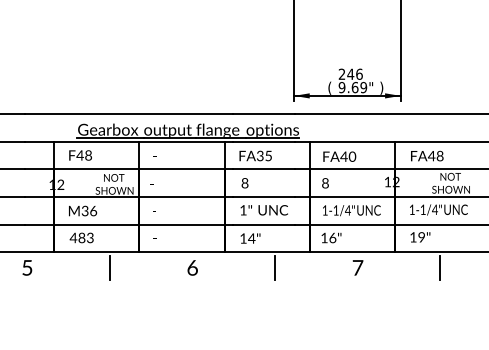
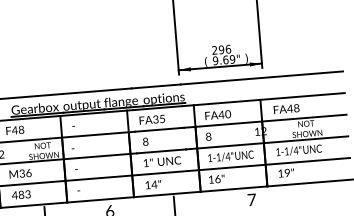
text: (350, 73) -> (221, 49), 246 -> 296
text: (357, 267) -> (251, 199), moved
line: (440, 267) -> (304, 195), removed

